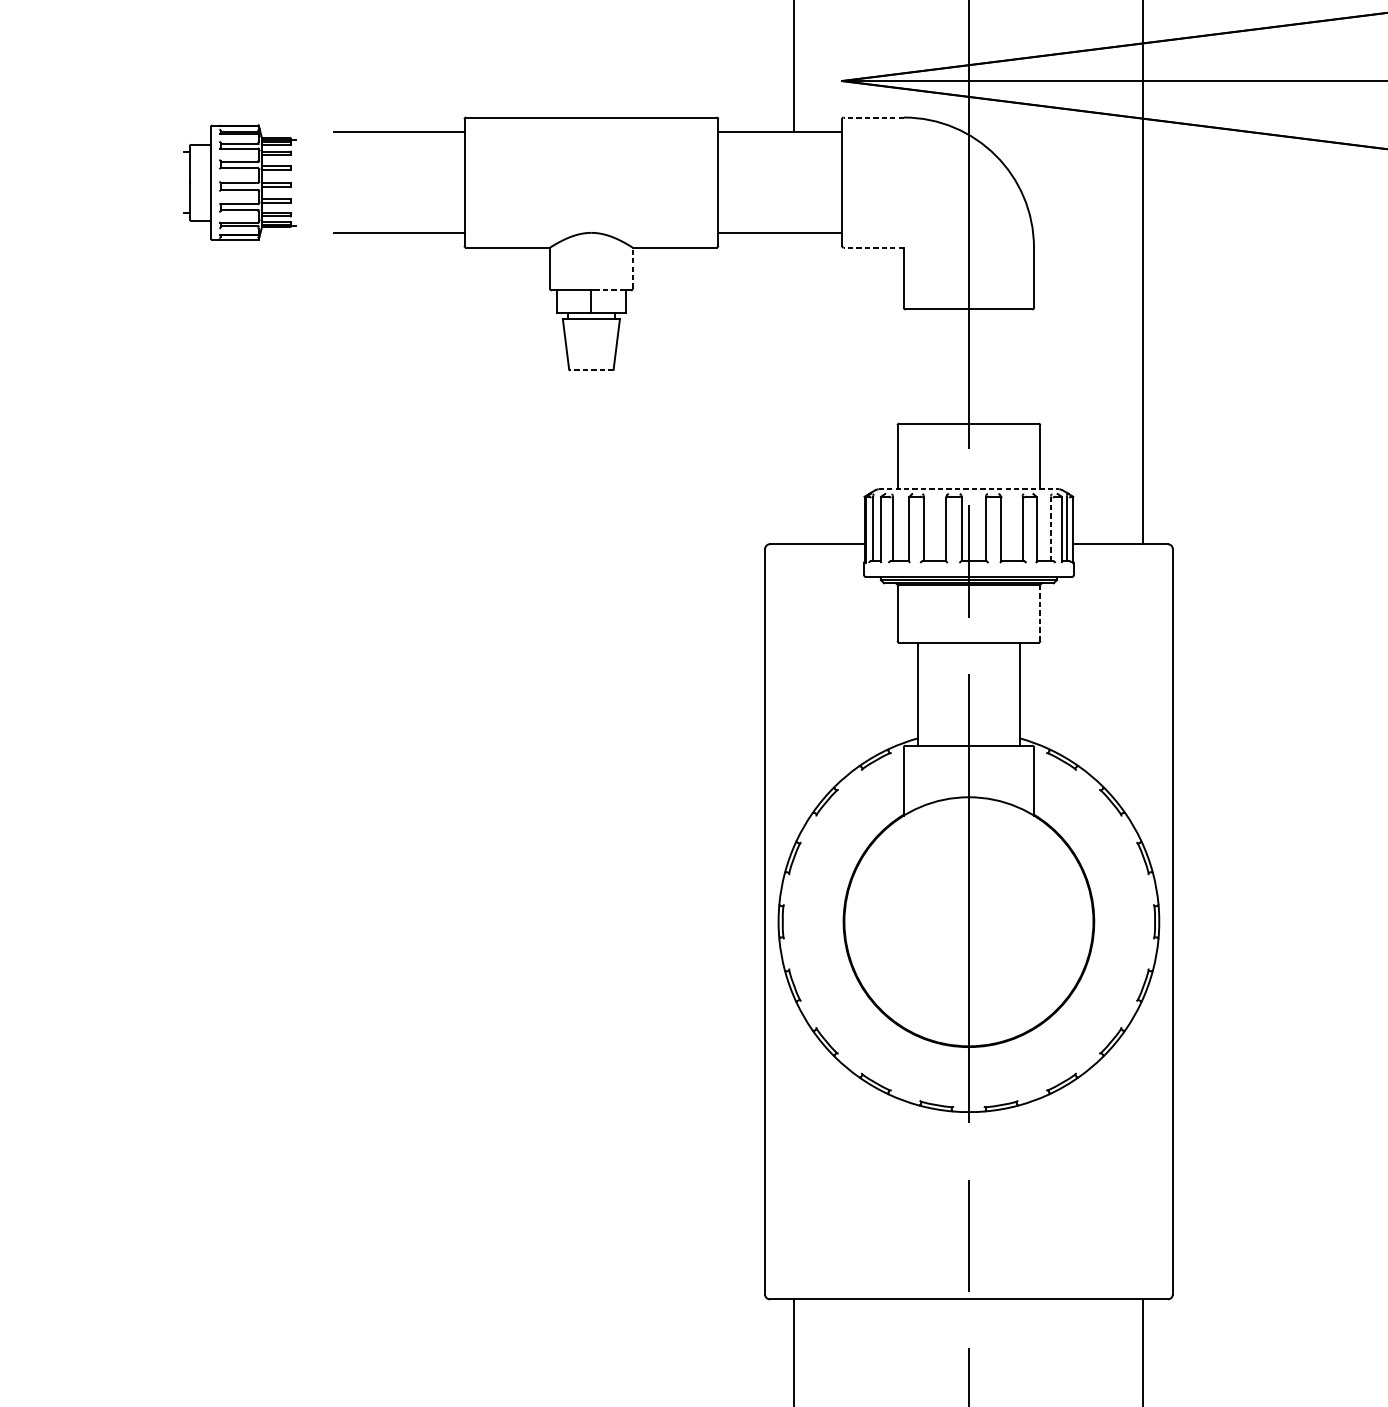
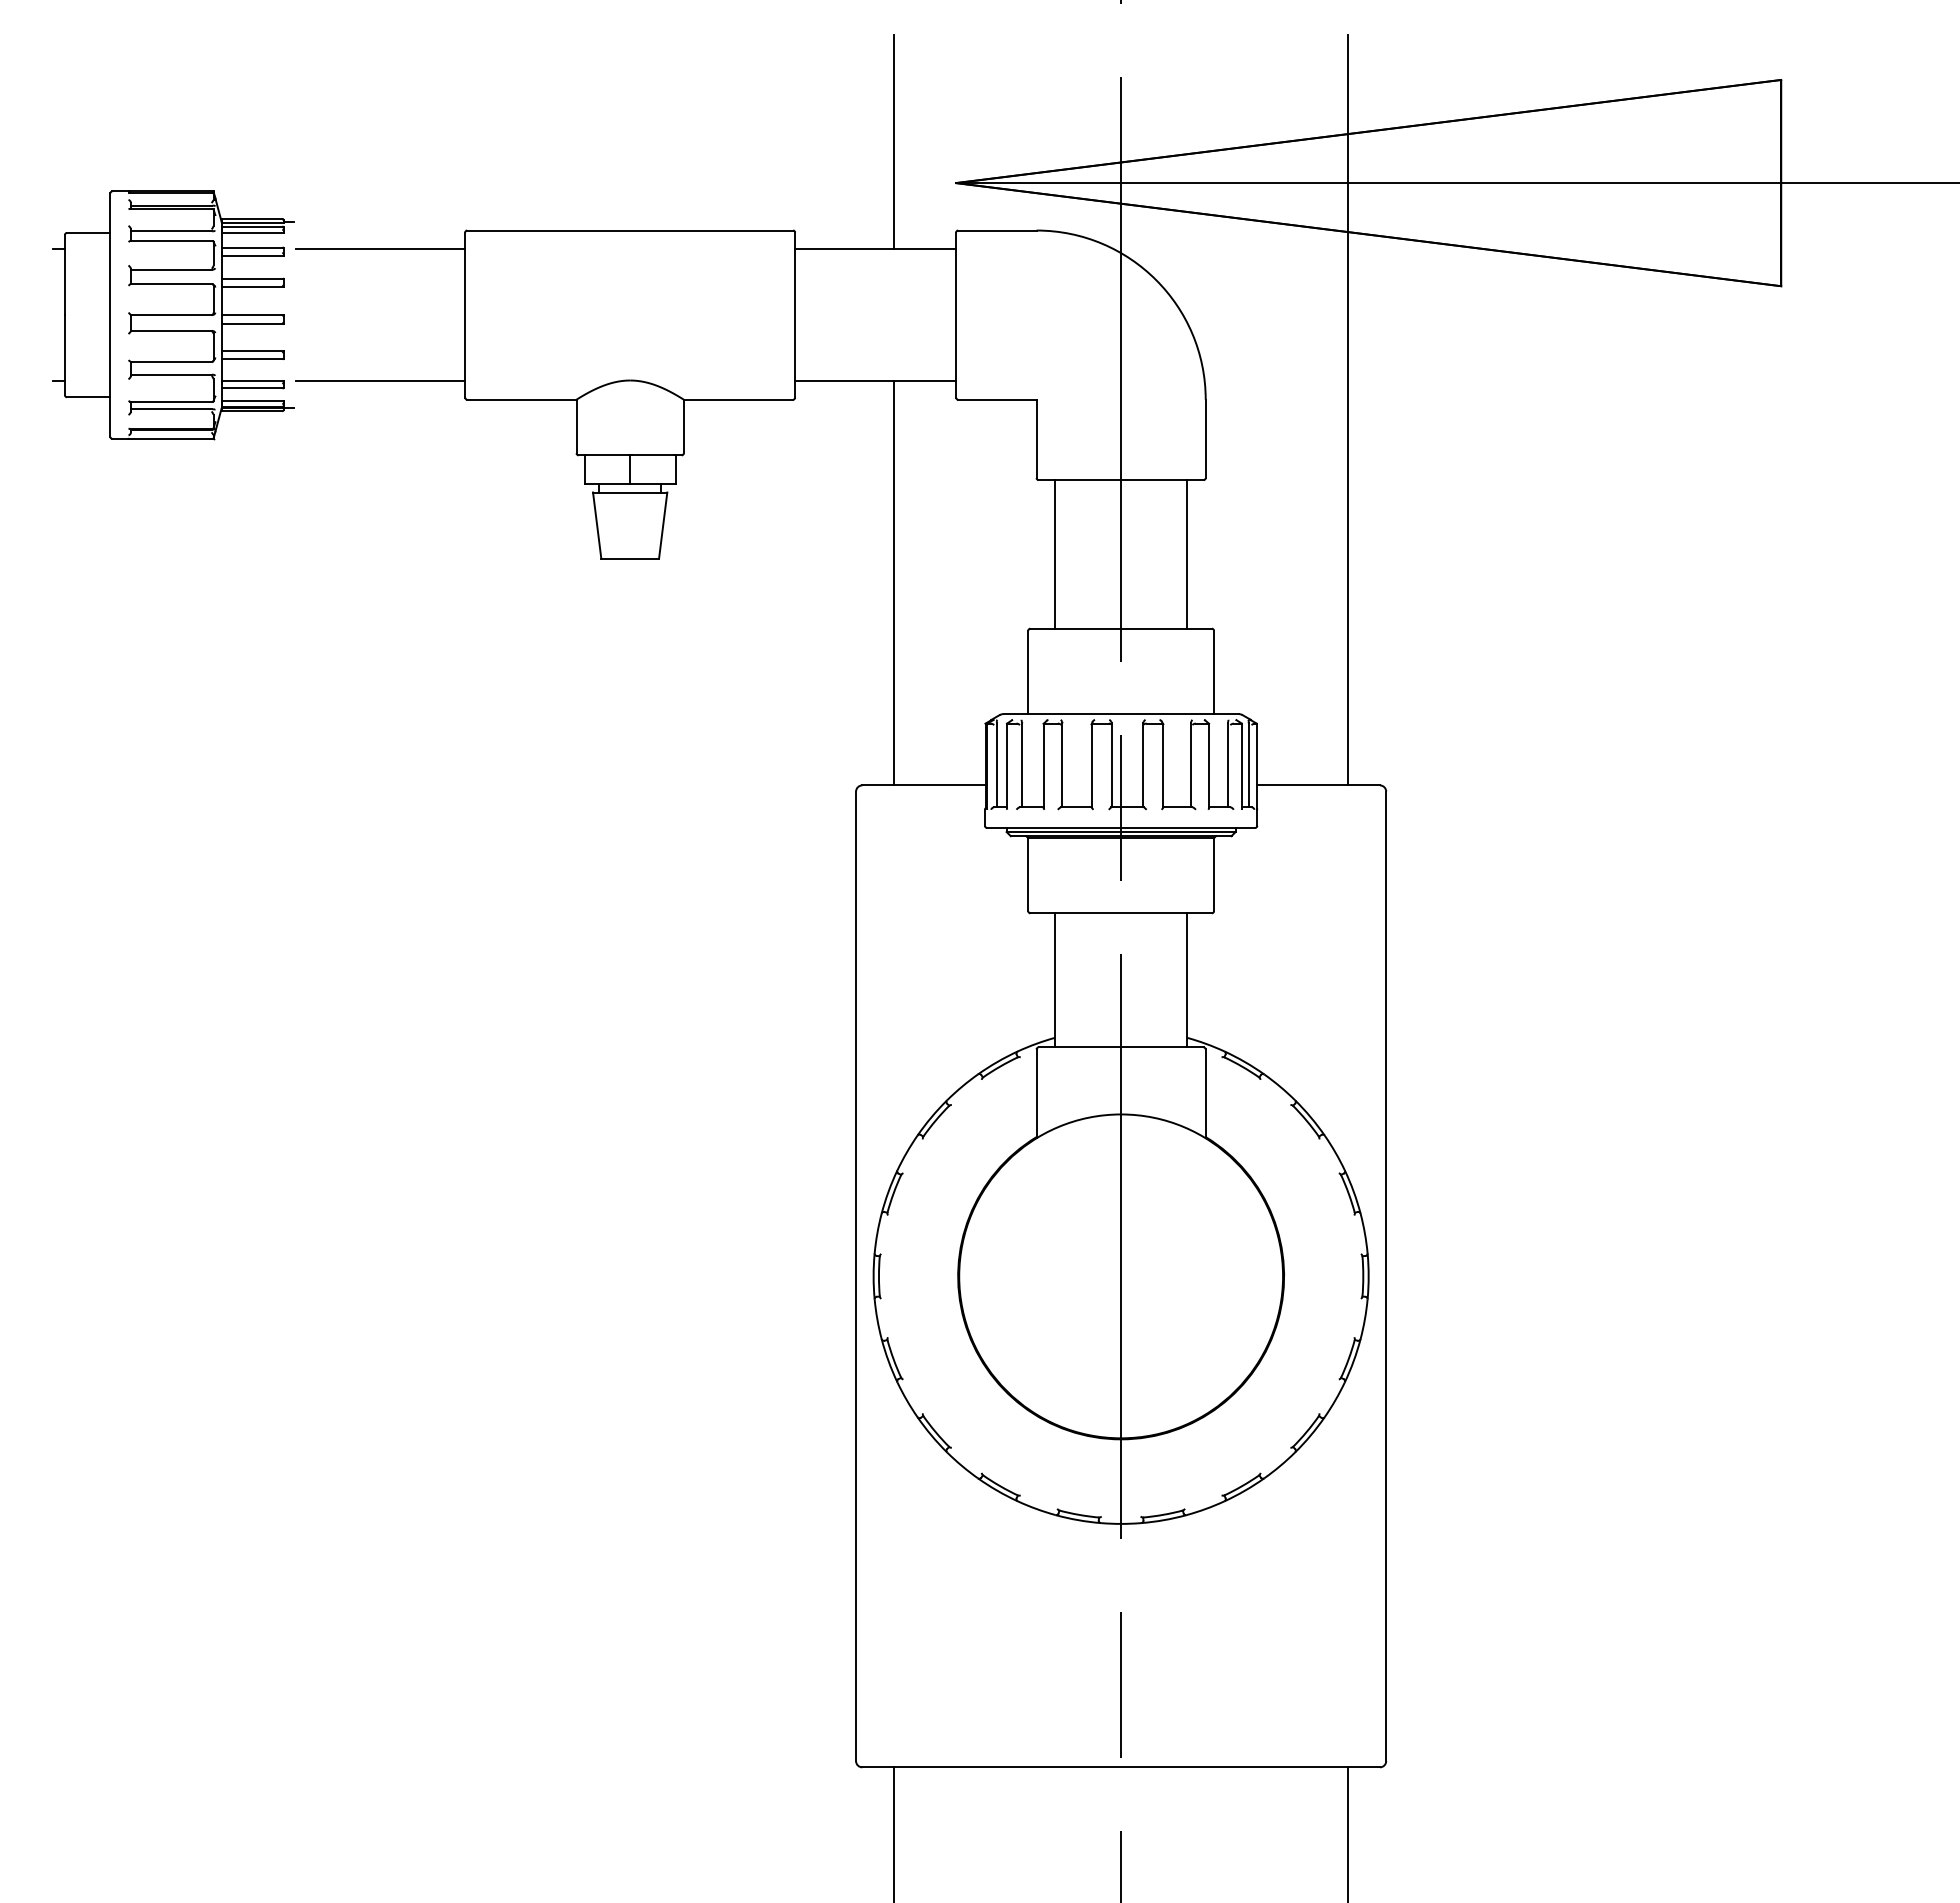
line: (873, 117) -> (996, 230), dashed -> solid
part: (240, 182) -> (173, 315), size x1.67
line: (873, 247) -> (996, 399), dashed -> solid
line: (632, 268) -> (683, 426), dashed -> solid
line: (608, 290) -> (652, 455), dashed -> solid
line: (918, 366) -> (1055, 554), added
line: (1019, 366) -> (1187, 554), added
line: (591, 369) -> (630, 558), dashed -> solid
line: (794, 388) -> (894, 583), added
line: (969, 489) -> (1121, 714), dashed -> solid
line: (1050, 528) -> (1227, 765), dashed -> solid
line: (1039, 612) -> (1213, 874), dashed -> solid

